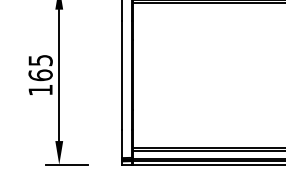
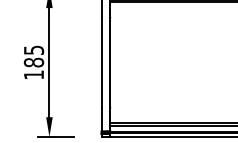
text: (40, 75) -> (33, 62), 165 -> 185

